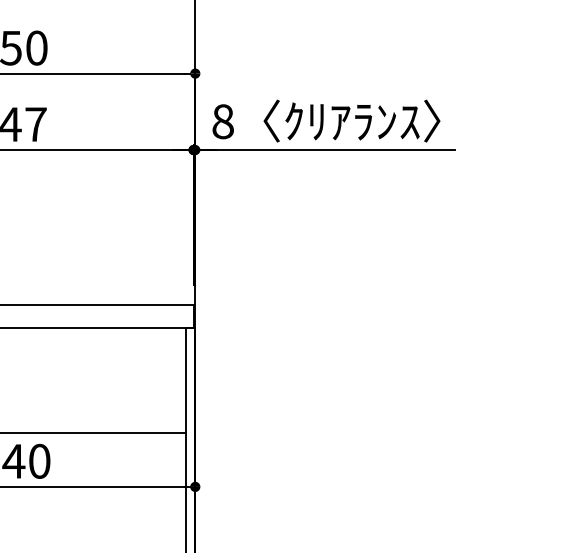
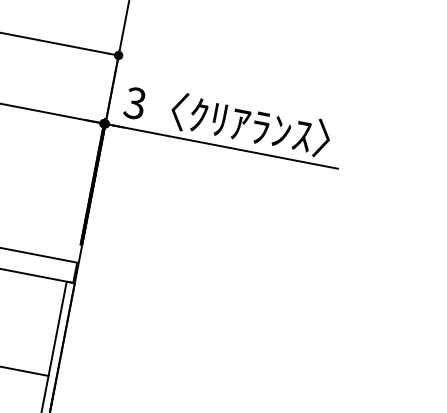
text: (222, 121) -> (134, 103), 8 -> 3

